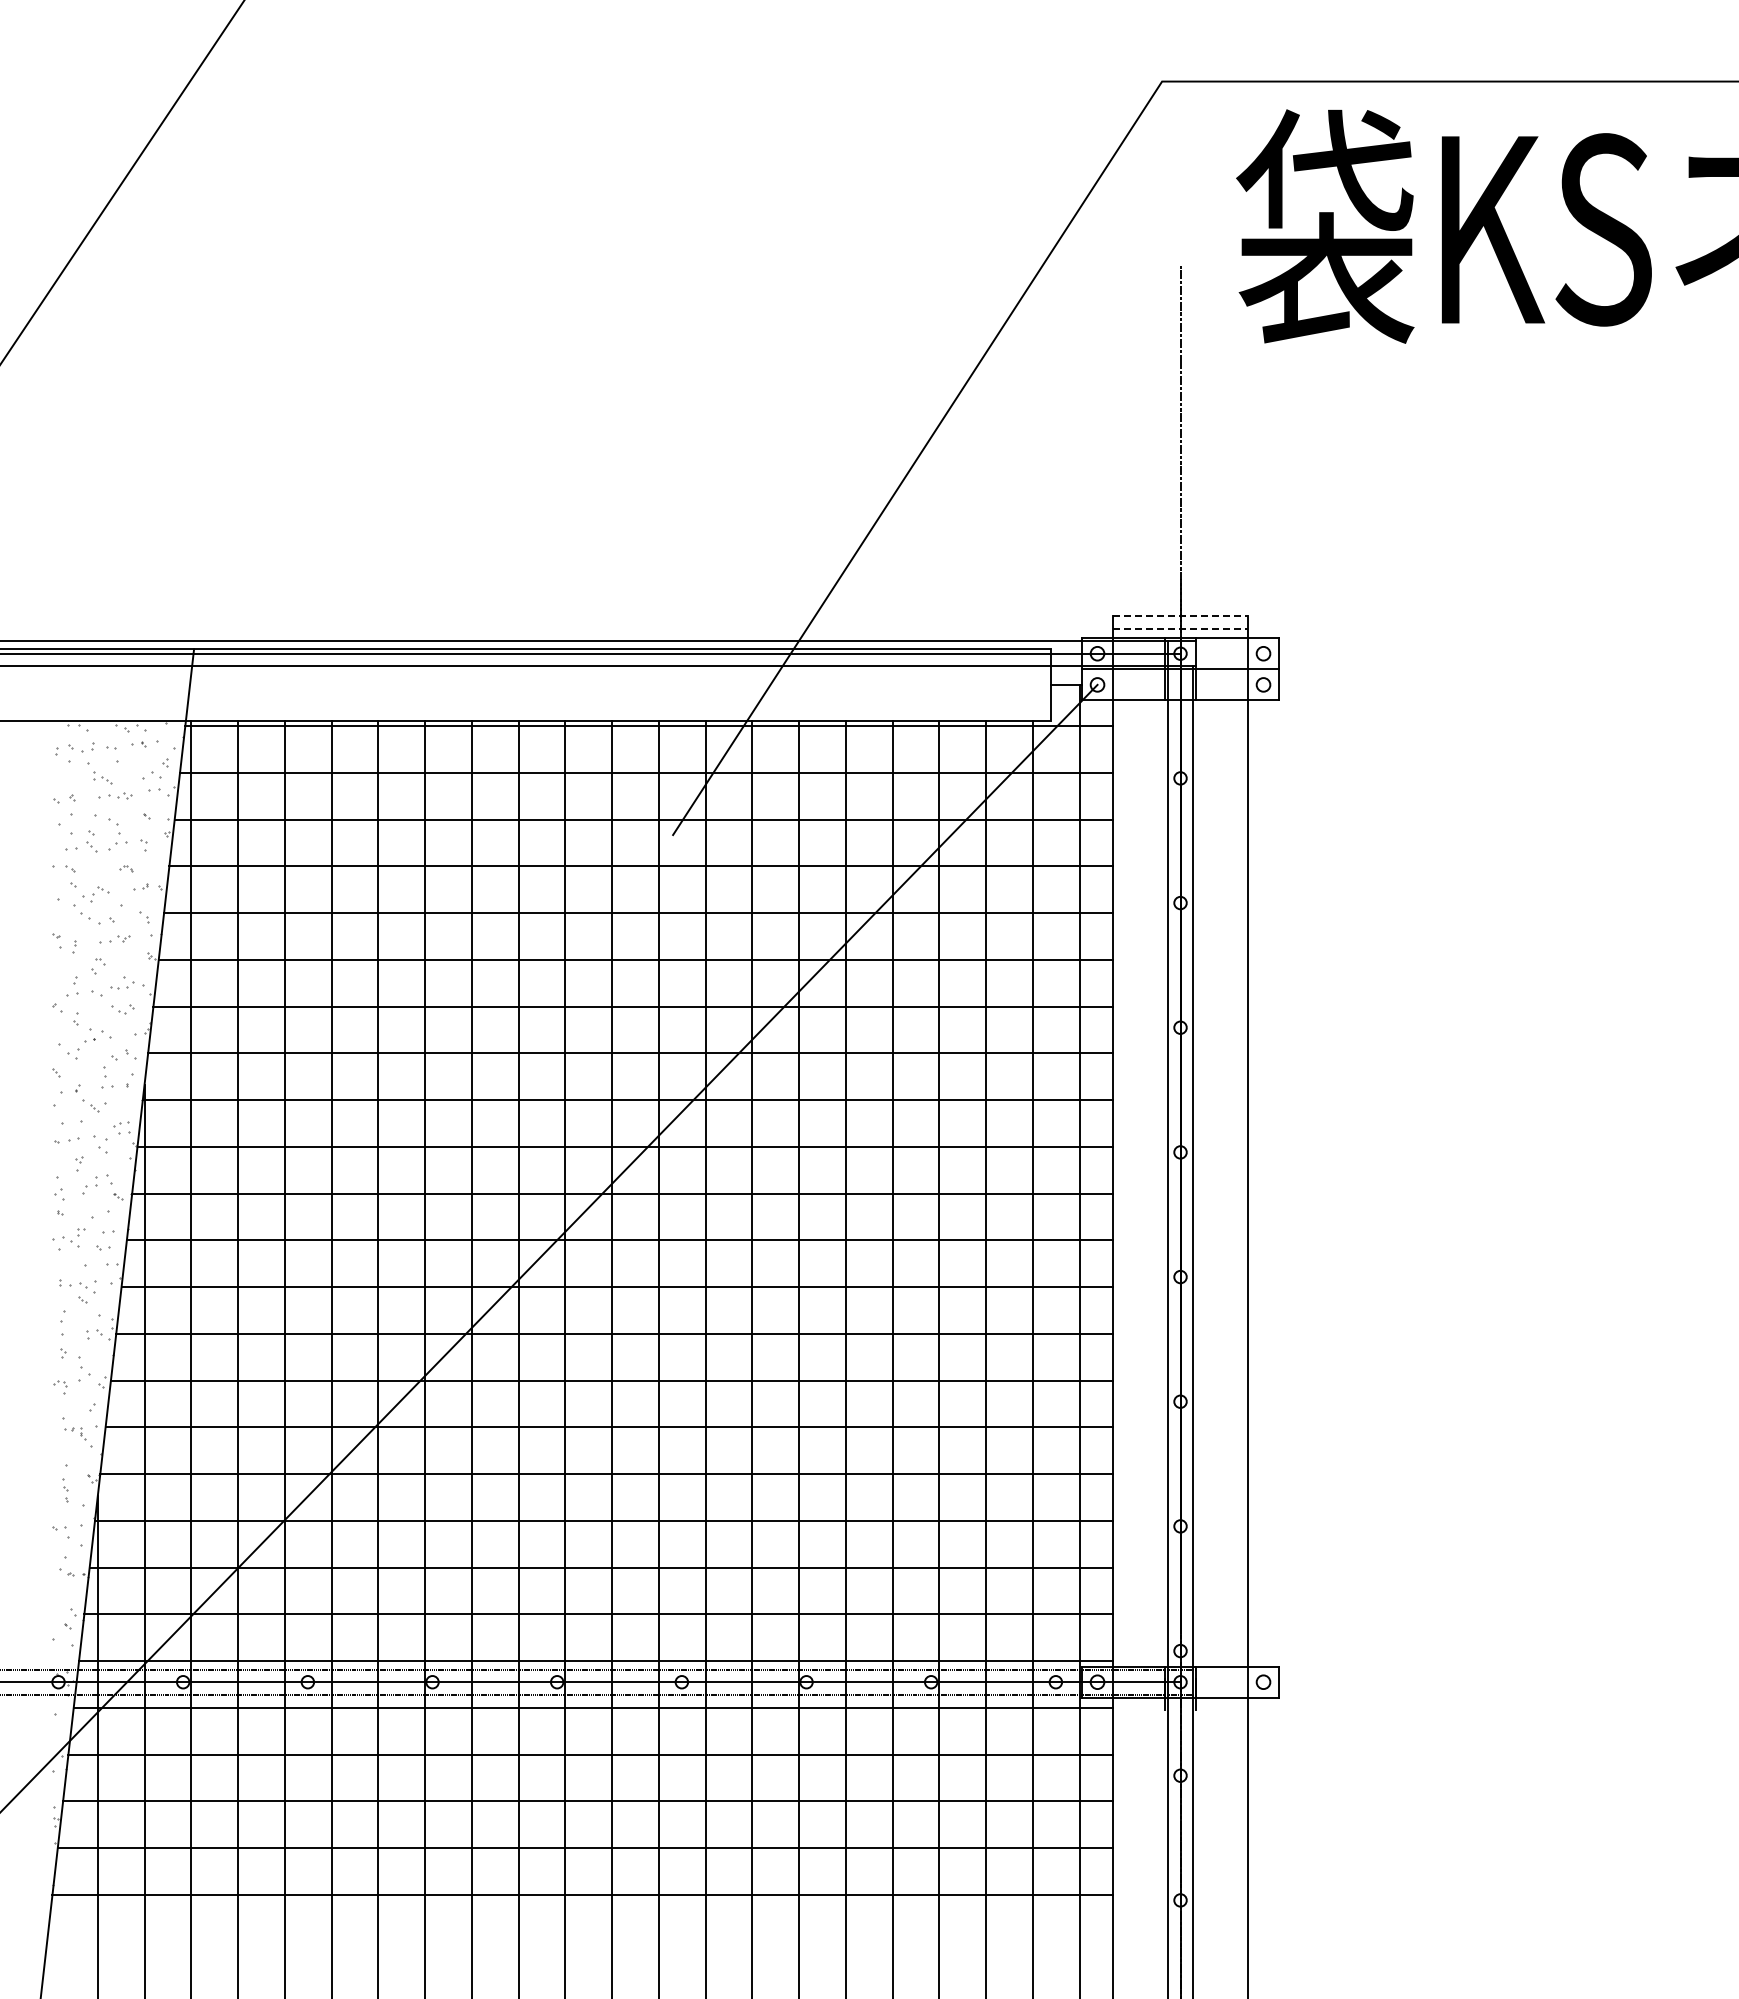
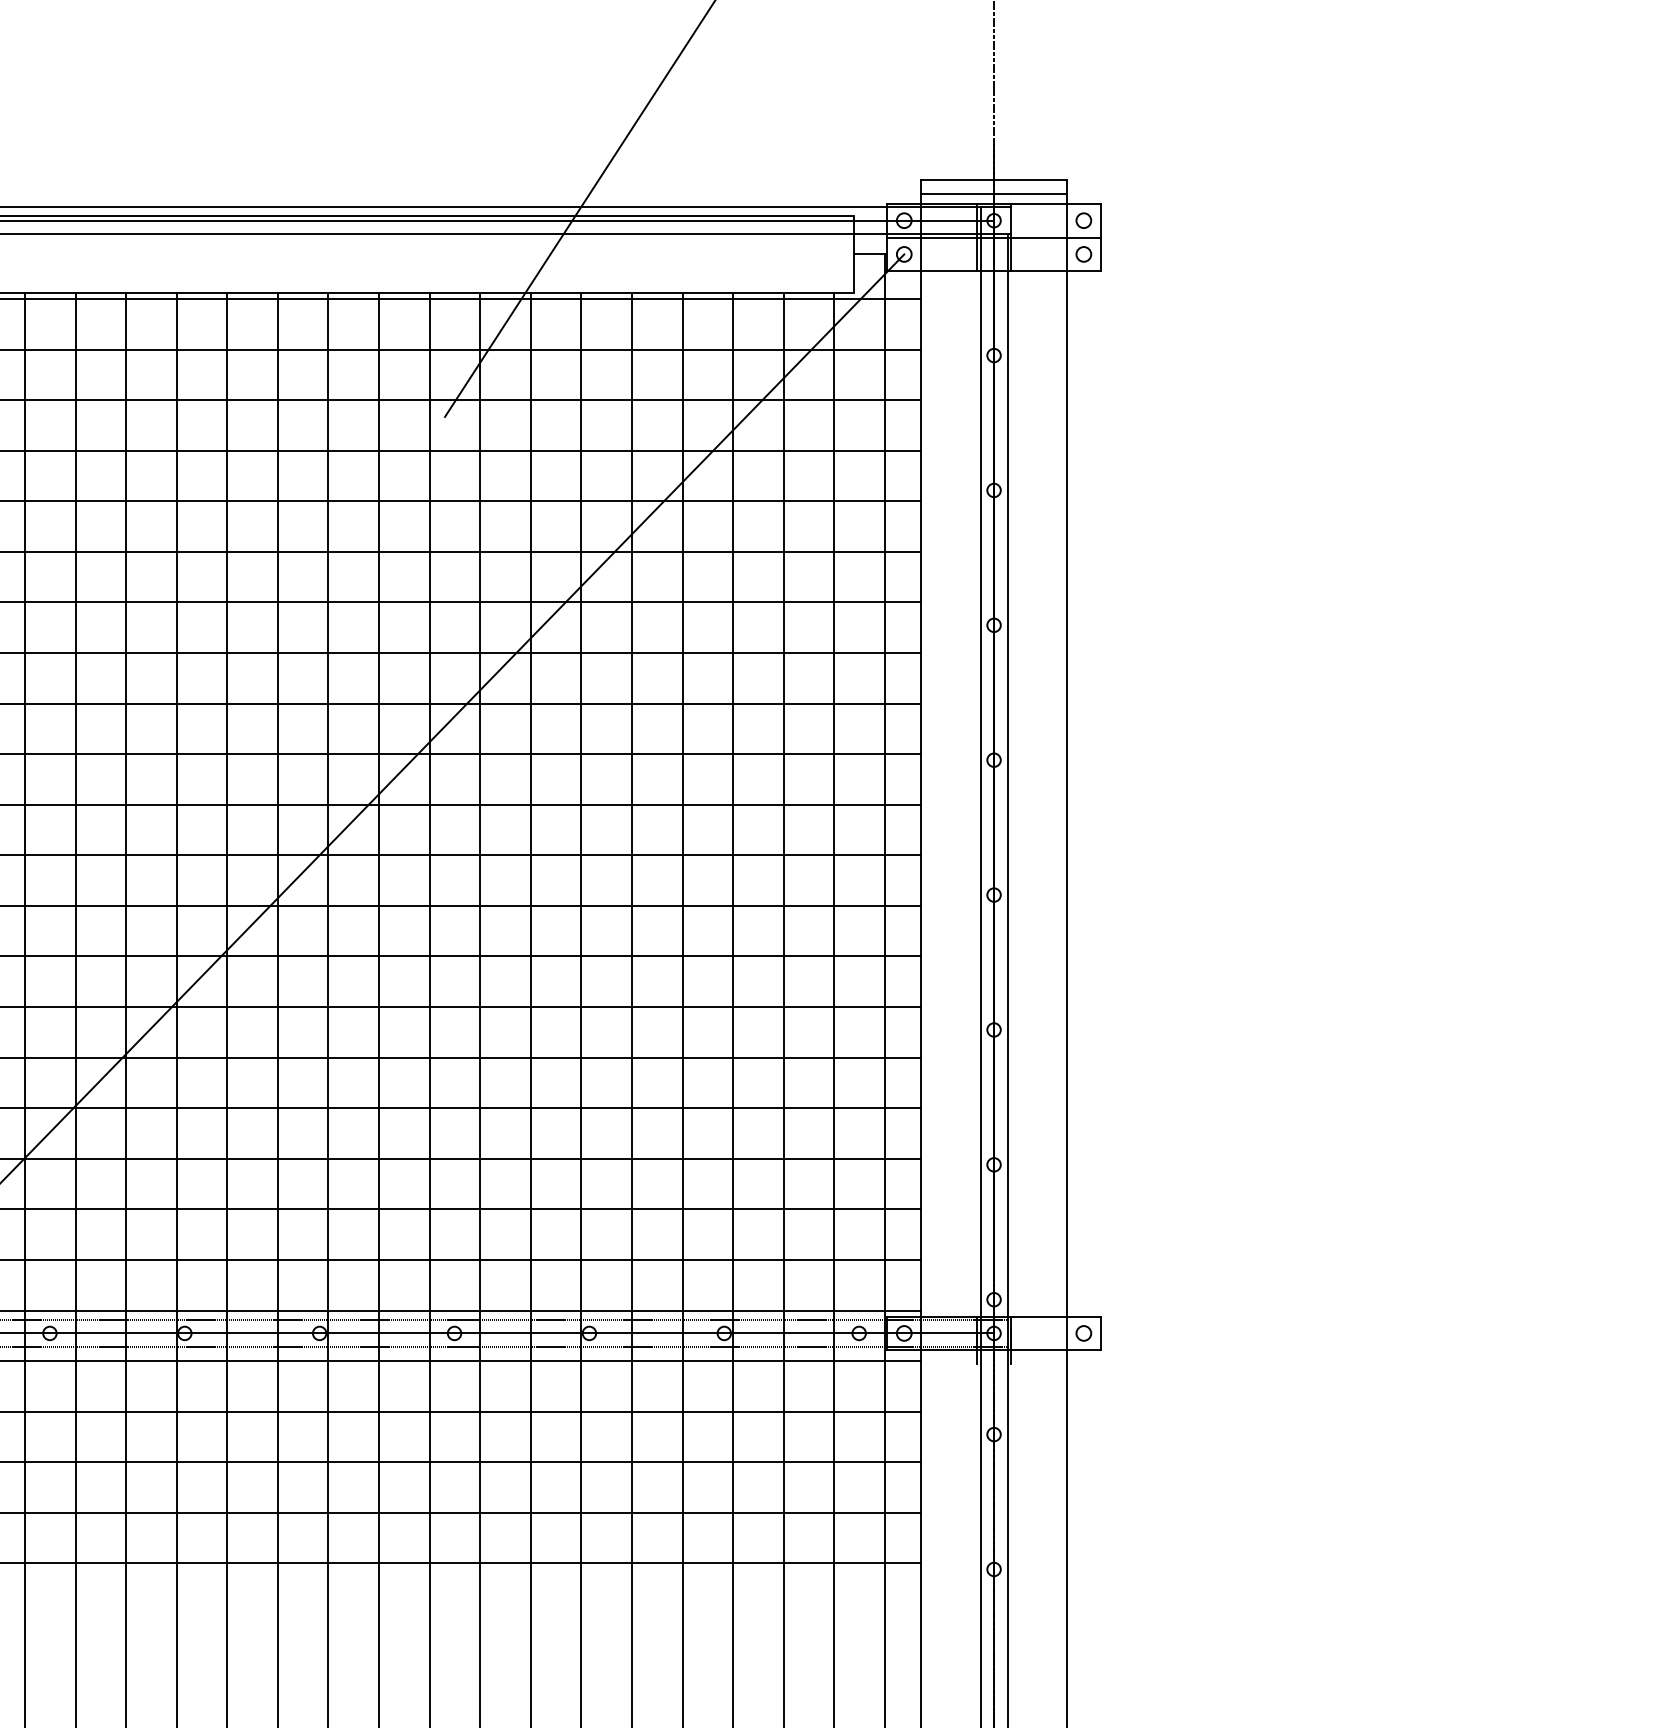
line: (1181, 616) -> (995, 180), dashed -> solid
line: (1181, 628) -> (995, 193), dashed -> solid

